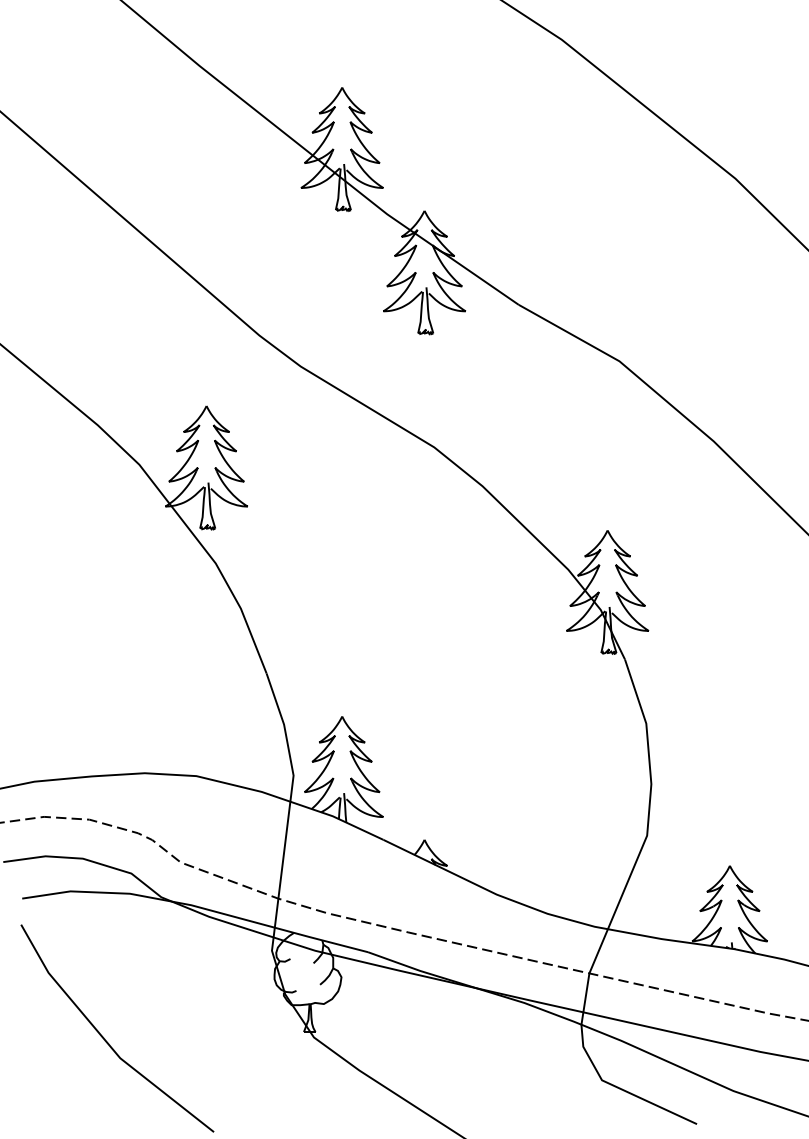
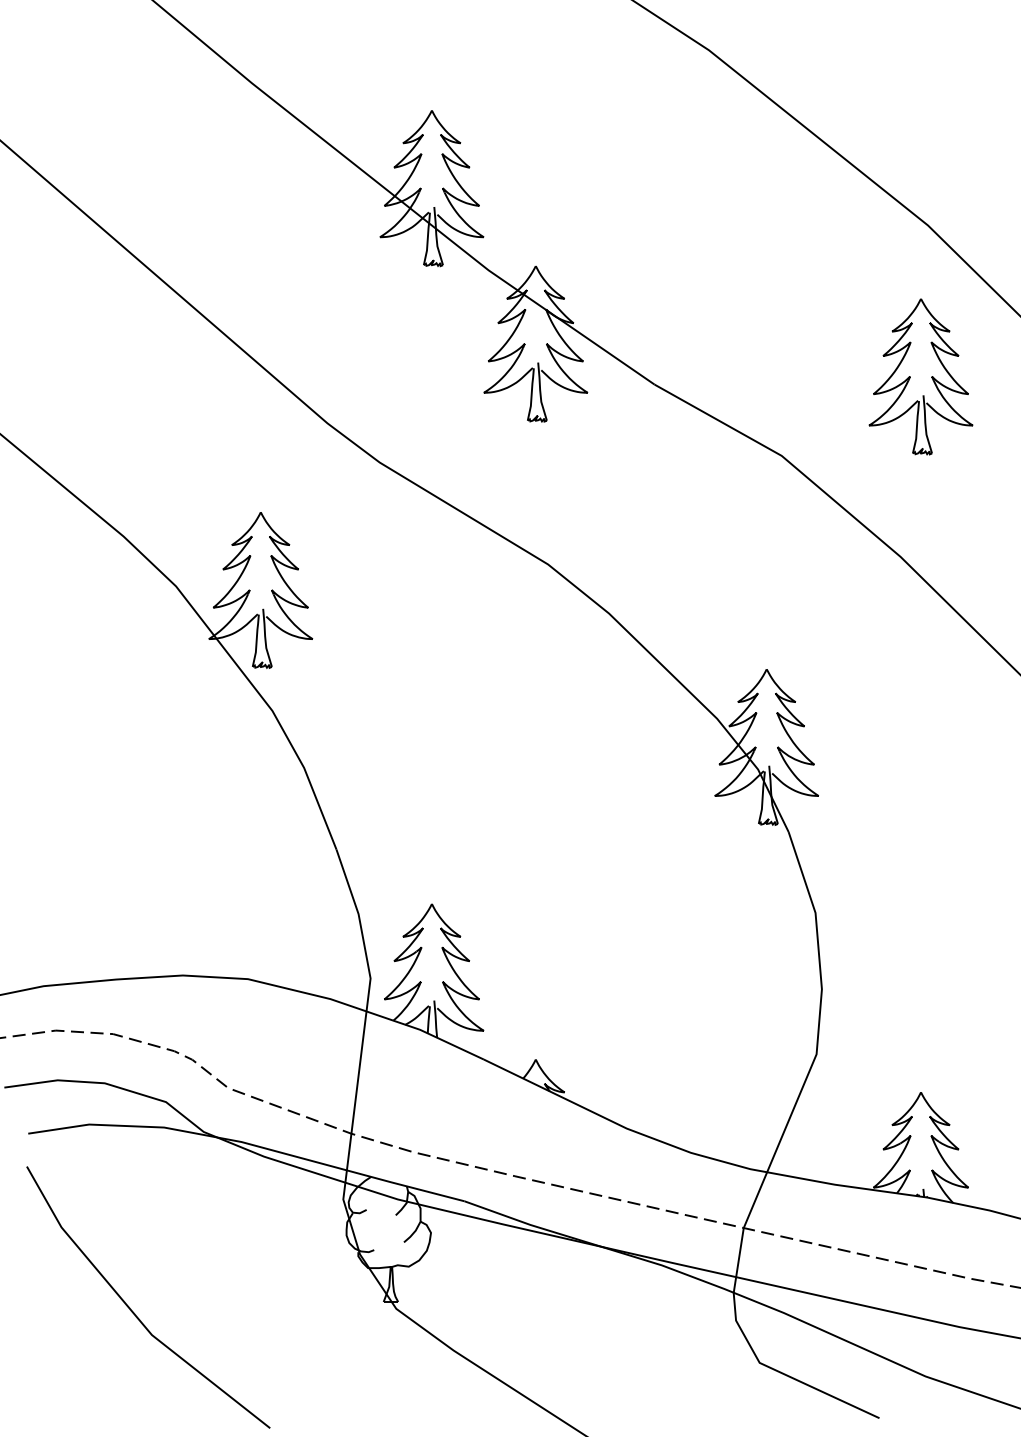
part: (729, 298) -> (920, 376), added

